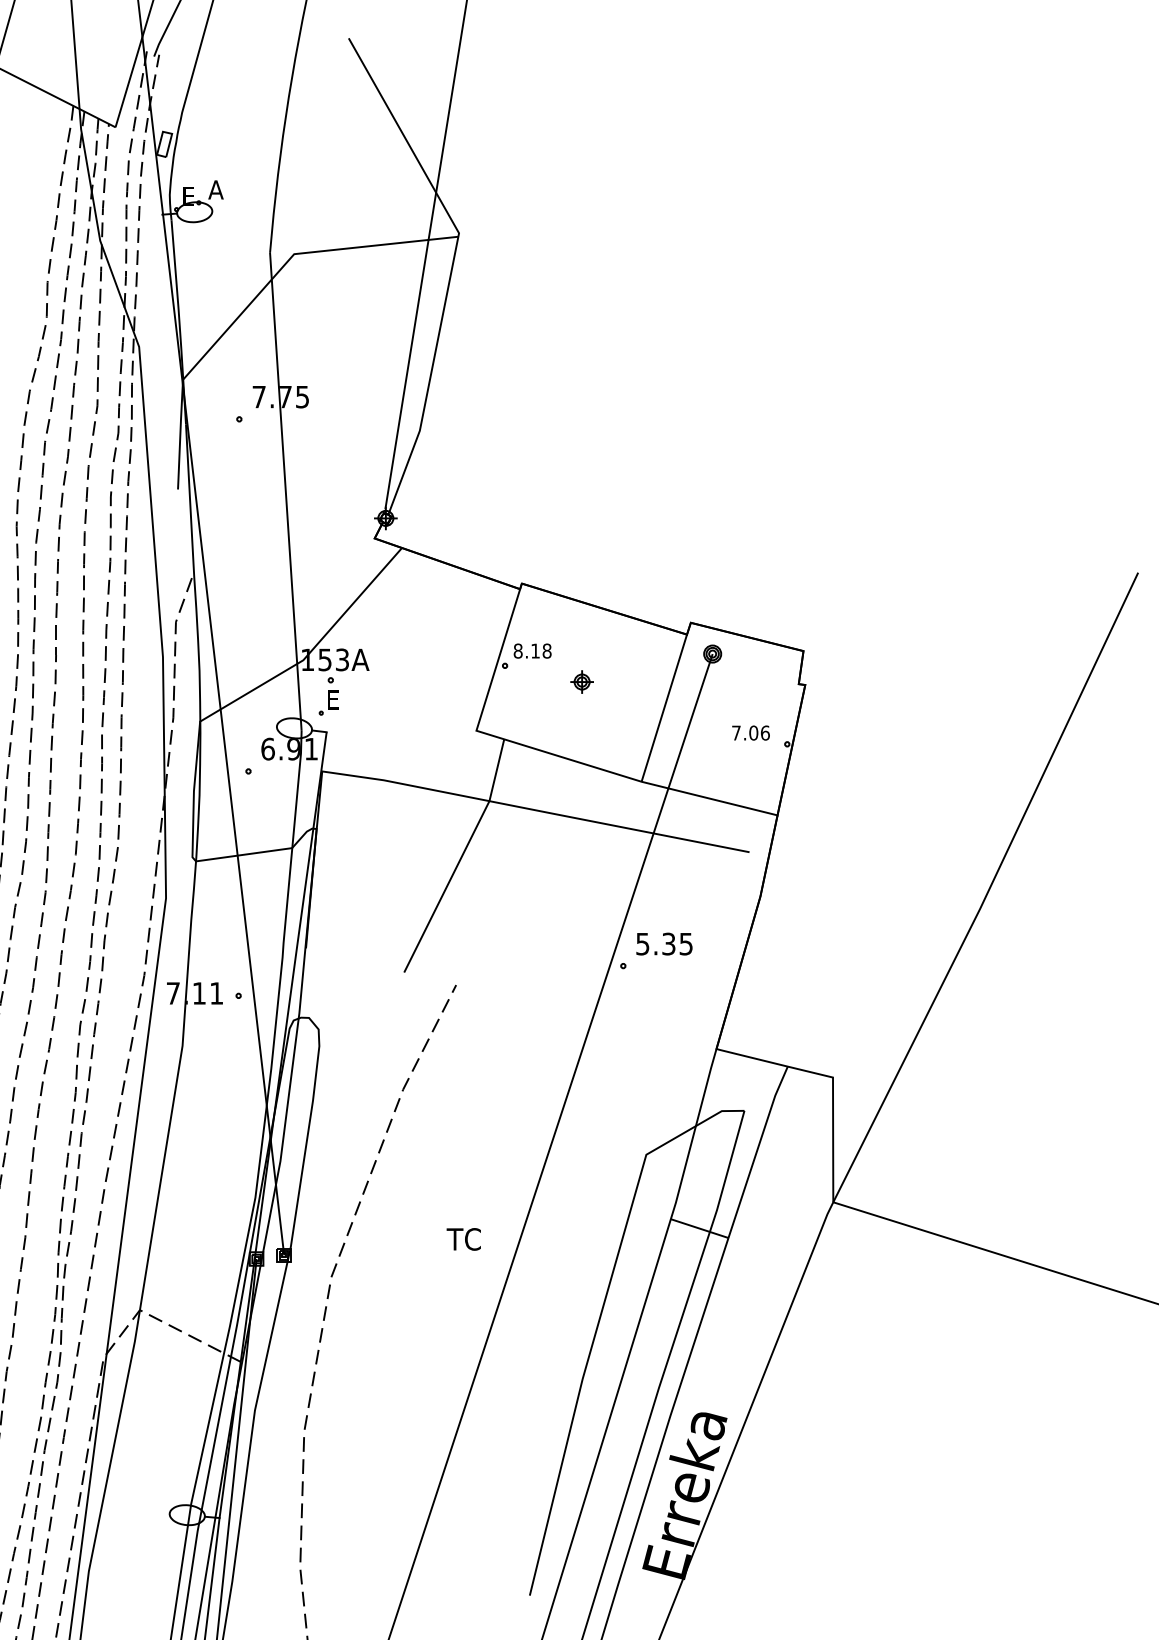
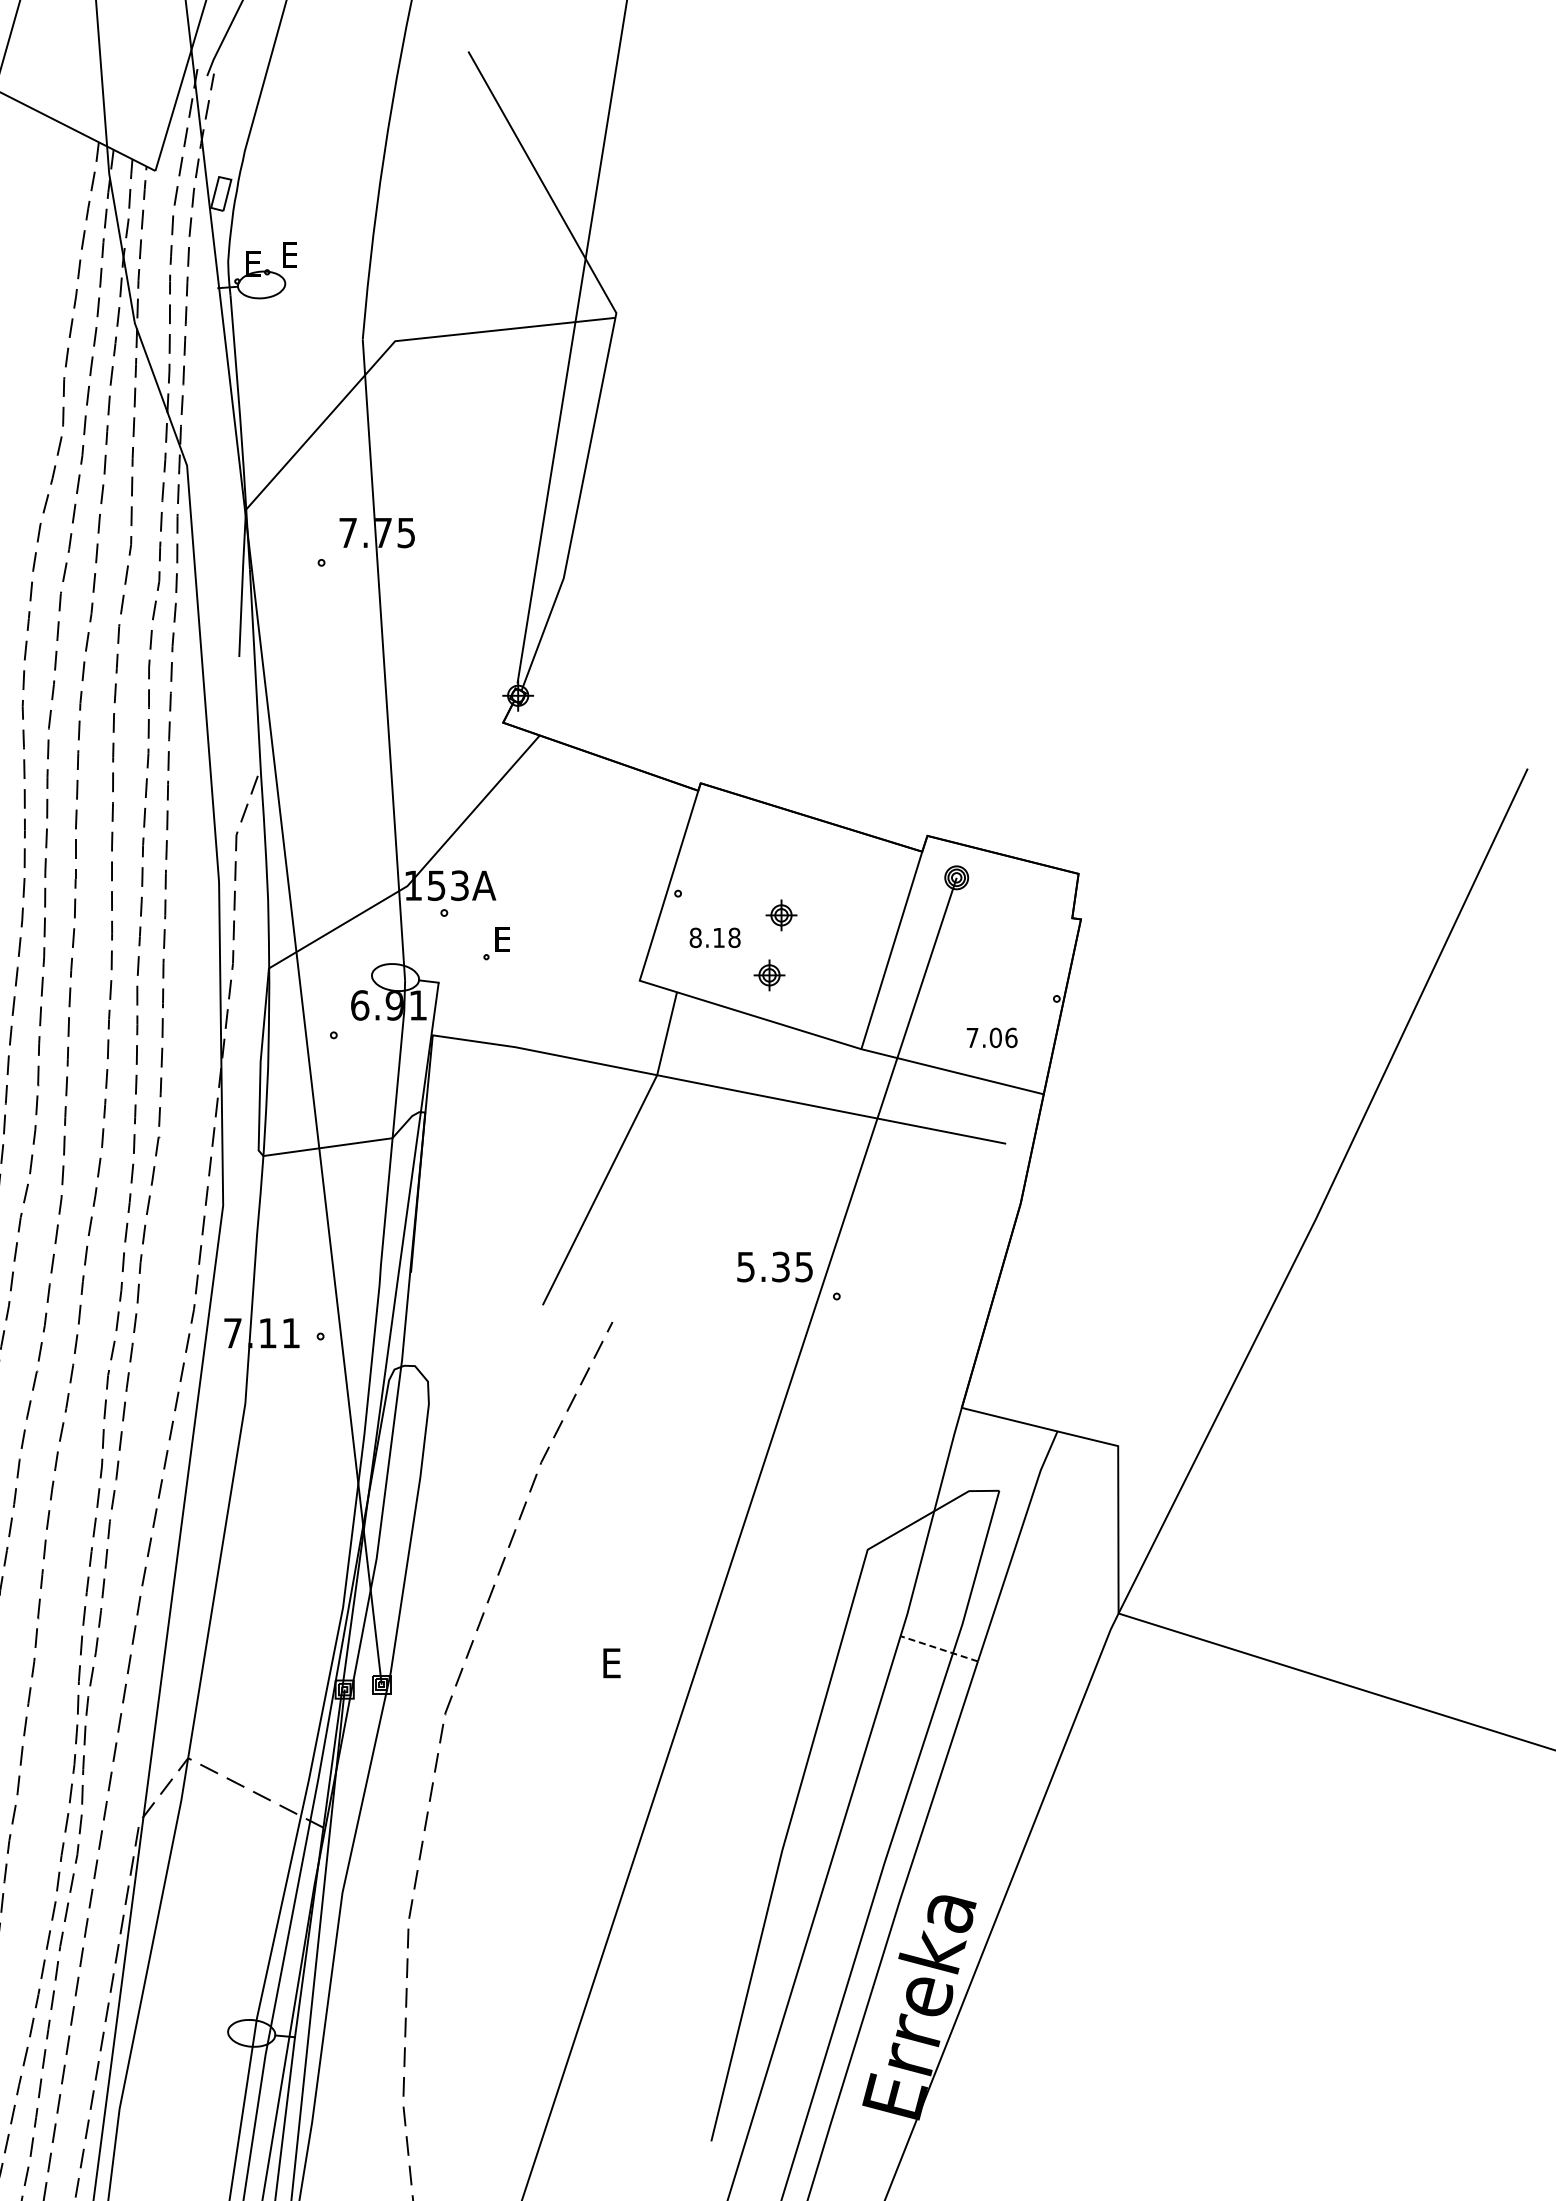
text: (215, 189) -> (289, 254), A -> E
text: (532, 650) -> (714, 937), moved
part: (328, 703) -> (496, 943), moved
part: (573, 726) -> (769, 975), added
text: (750, 732) -> (991, 1037), moved
text: (664, 943) -> (774, 1266), moved
line: (699, 1228) -> (939, 1648), solid -> dashed
text: (463, 1239) -> (622, 1663), TC -> E

